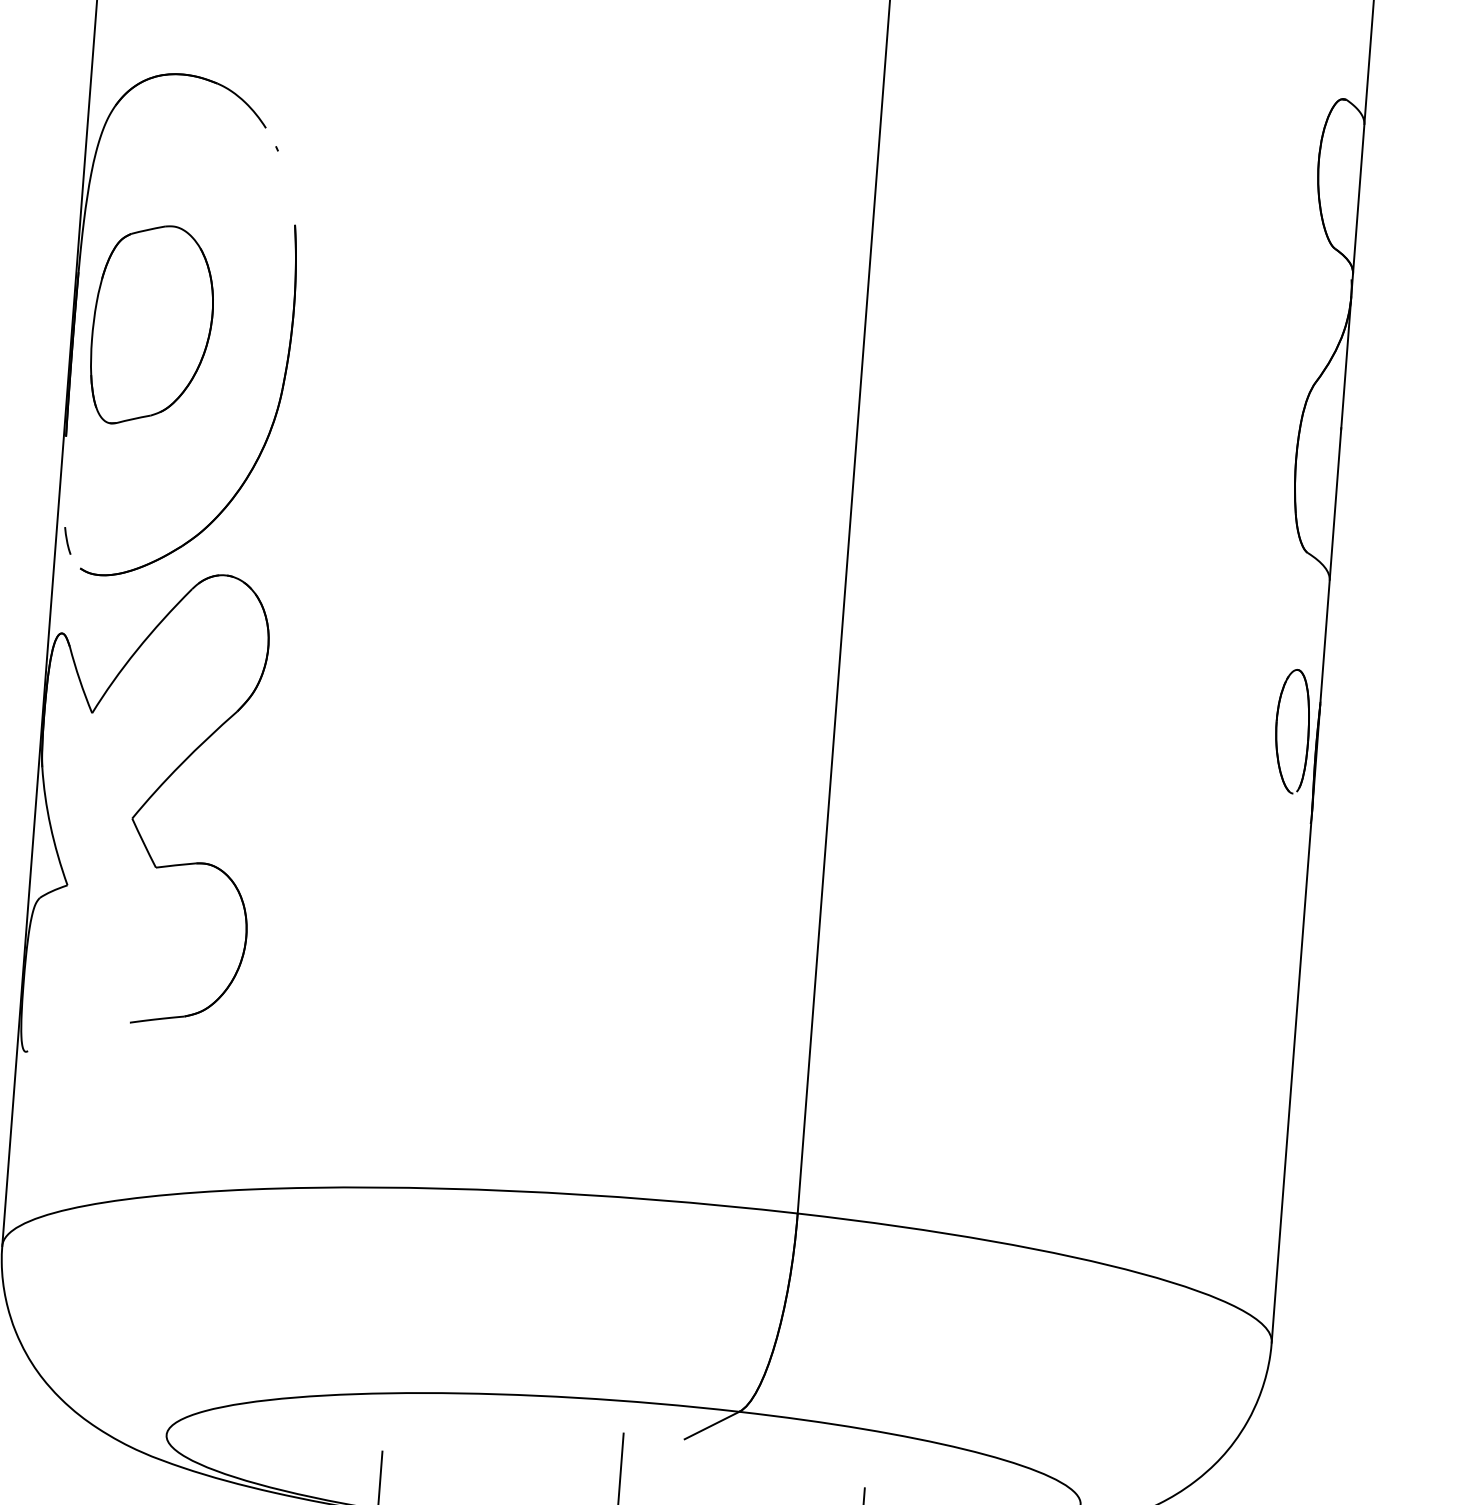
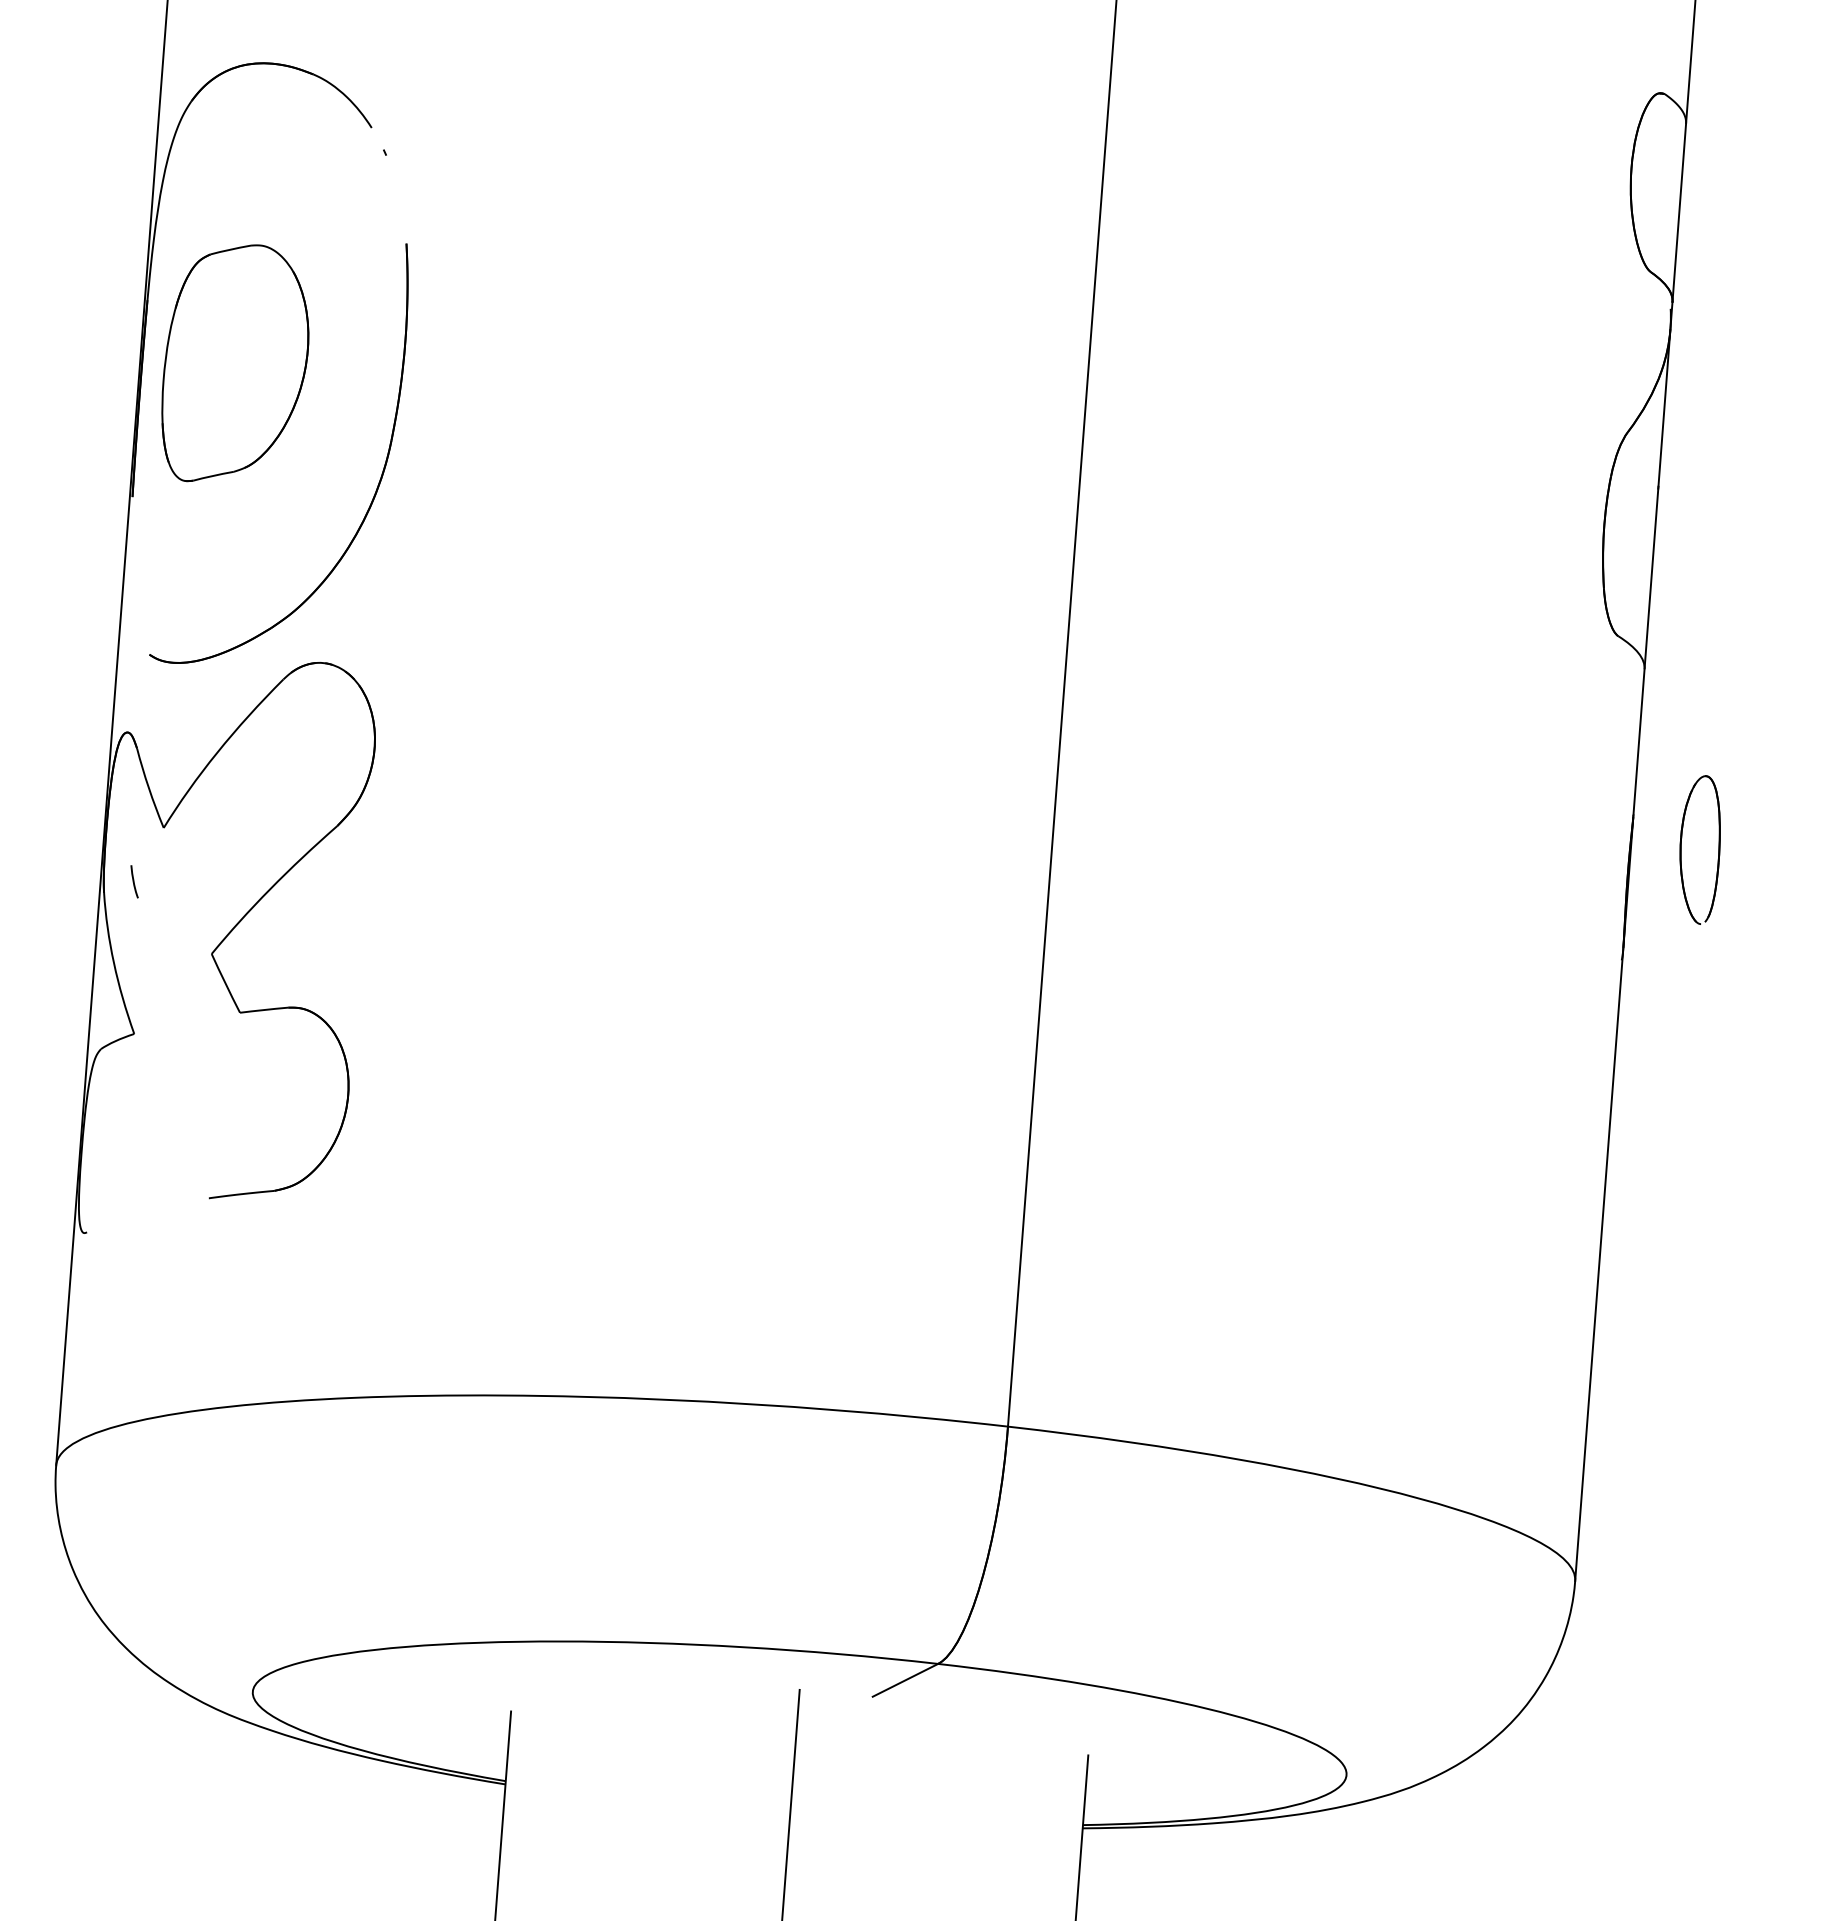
line: (67, 540) -> (134, 881), moved
part: (1276, 731) -> (1681, 849), moved

